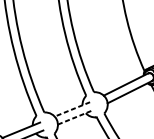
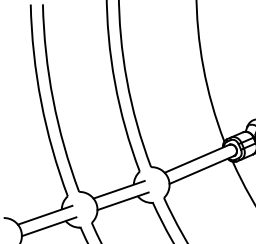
line: (71, 109) -> (118, 189), dashed -> solid
line: (75, 117) -> (123, 201), dashed -> solid

